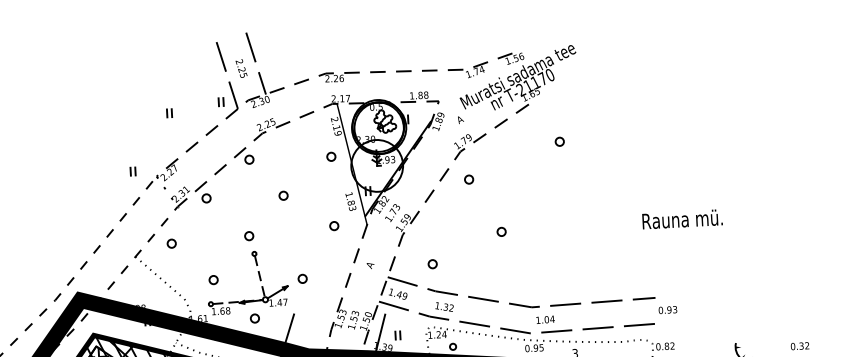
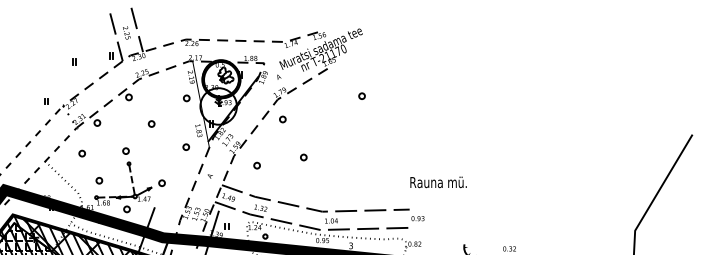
part: (558, 140) -> (361, 95), moved
text: (682, 219) -> (438, 182), moved
part: (170, 243) -> (81, 153), moved
part: (431, 263) -> (256, 165), moved

